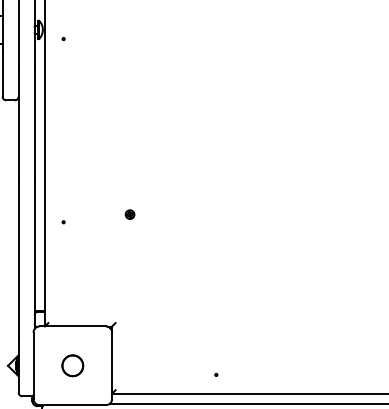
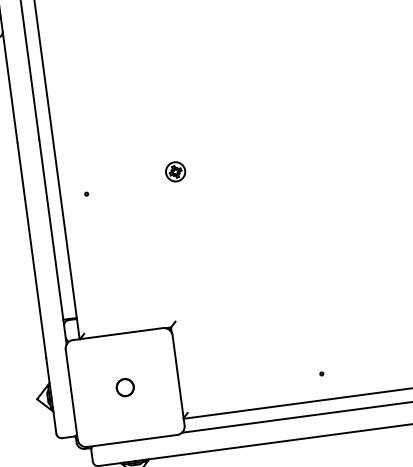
part: (129, 214) -> (174, 171), size x1.6
part: (72, 365) -> (124, 387), size x0.6

